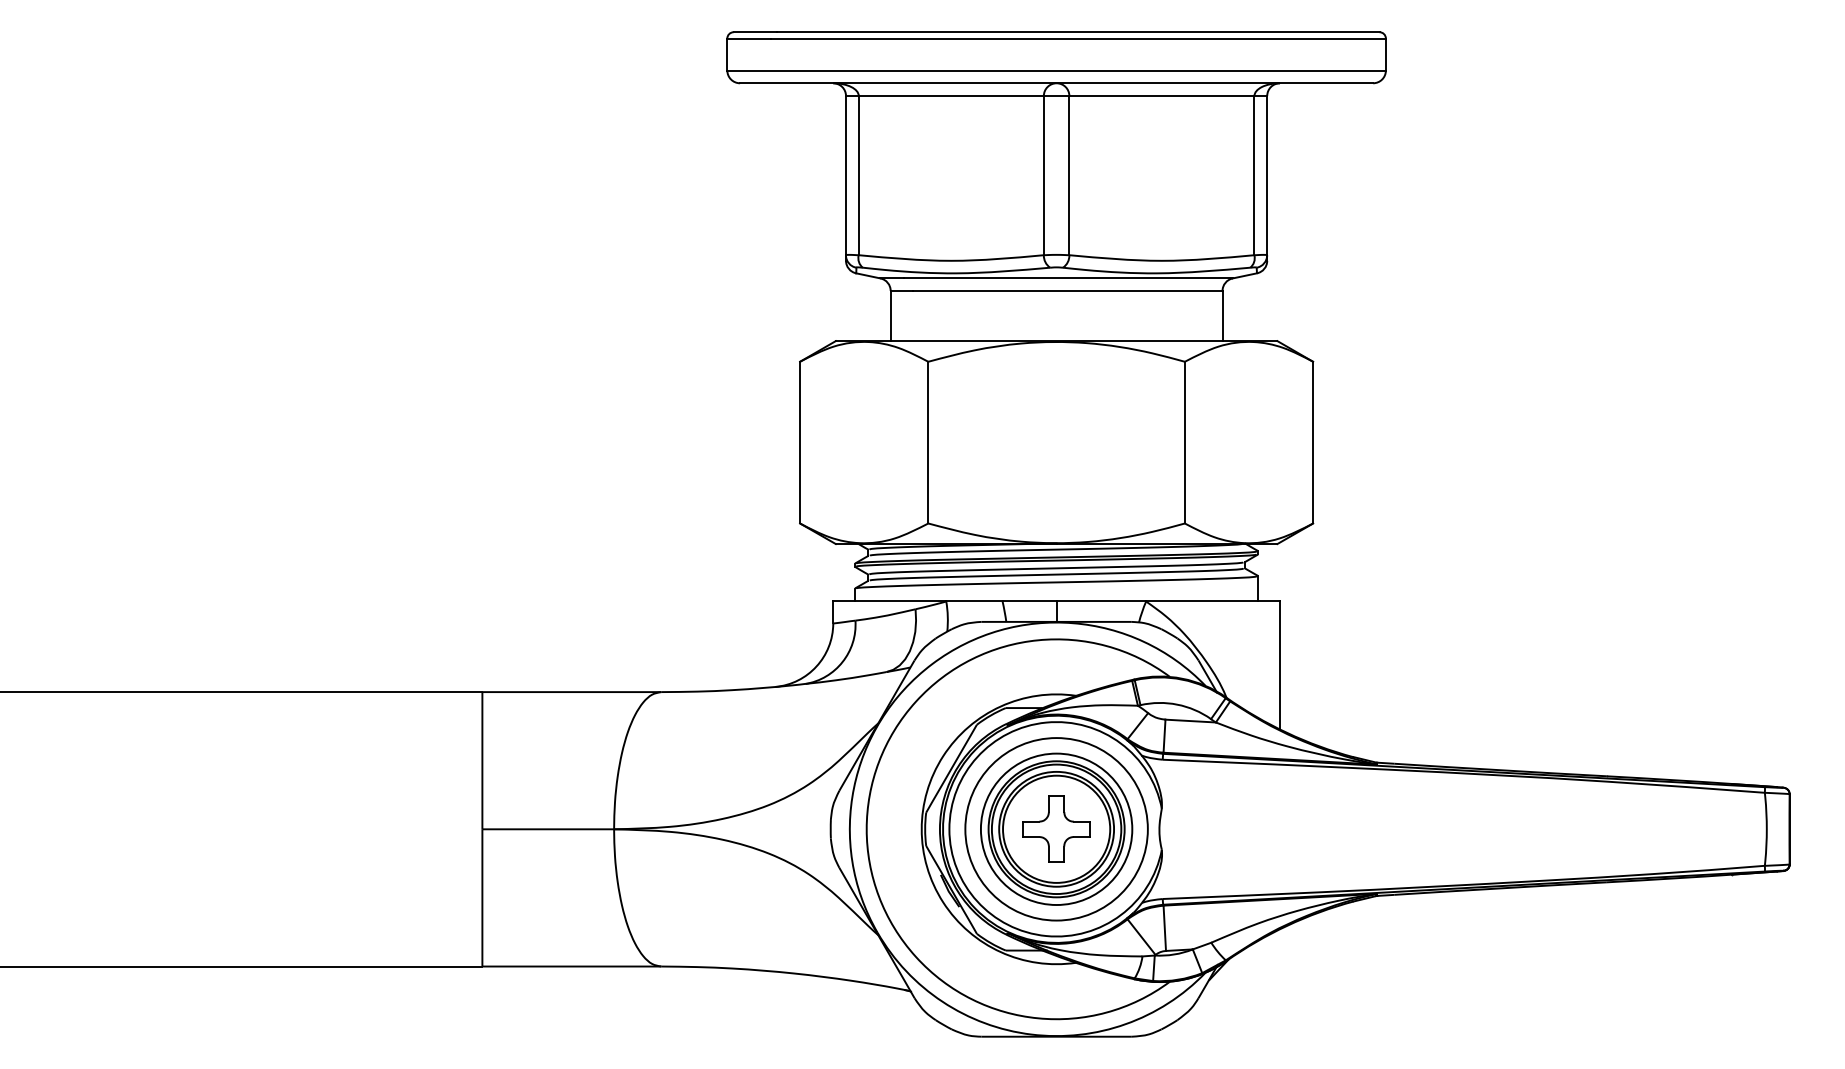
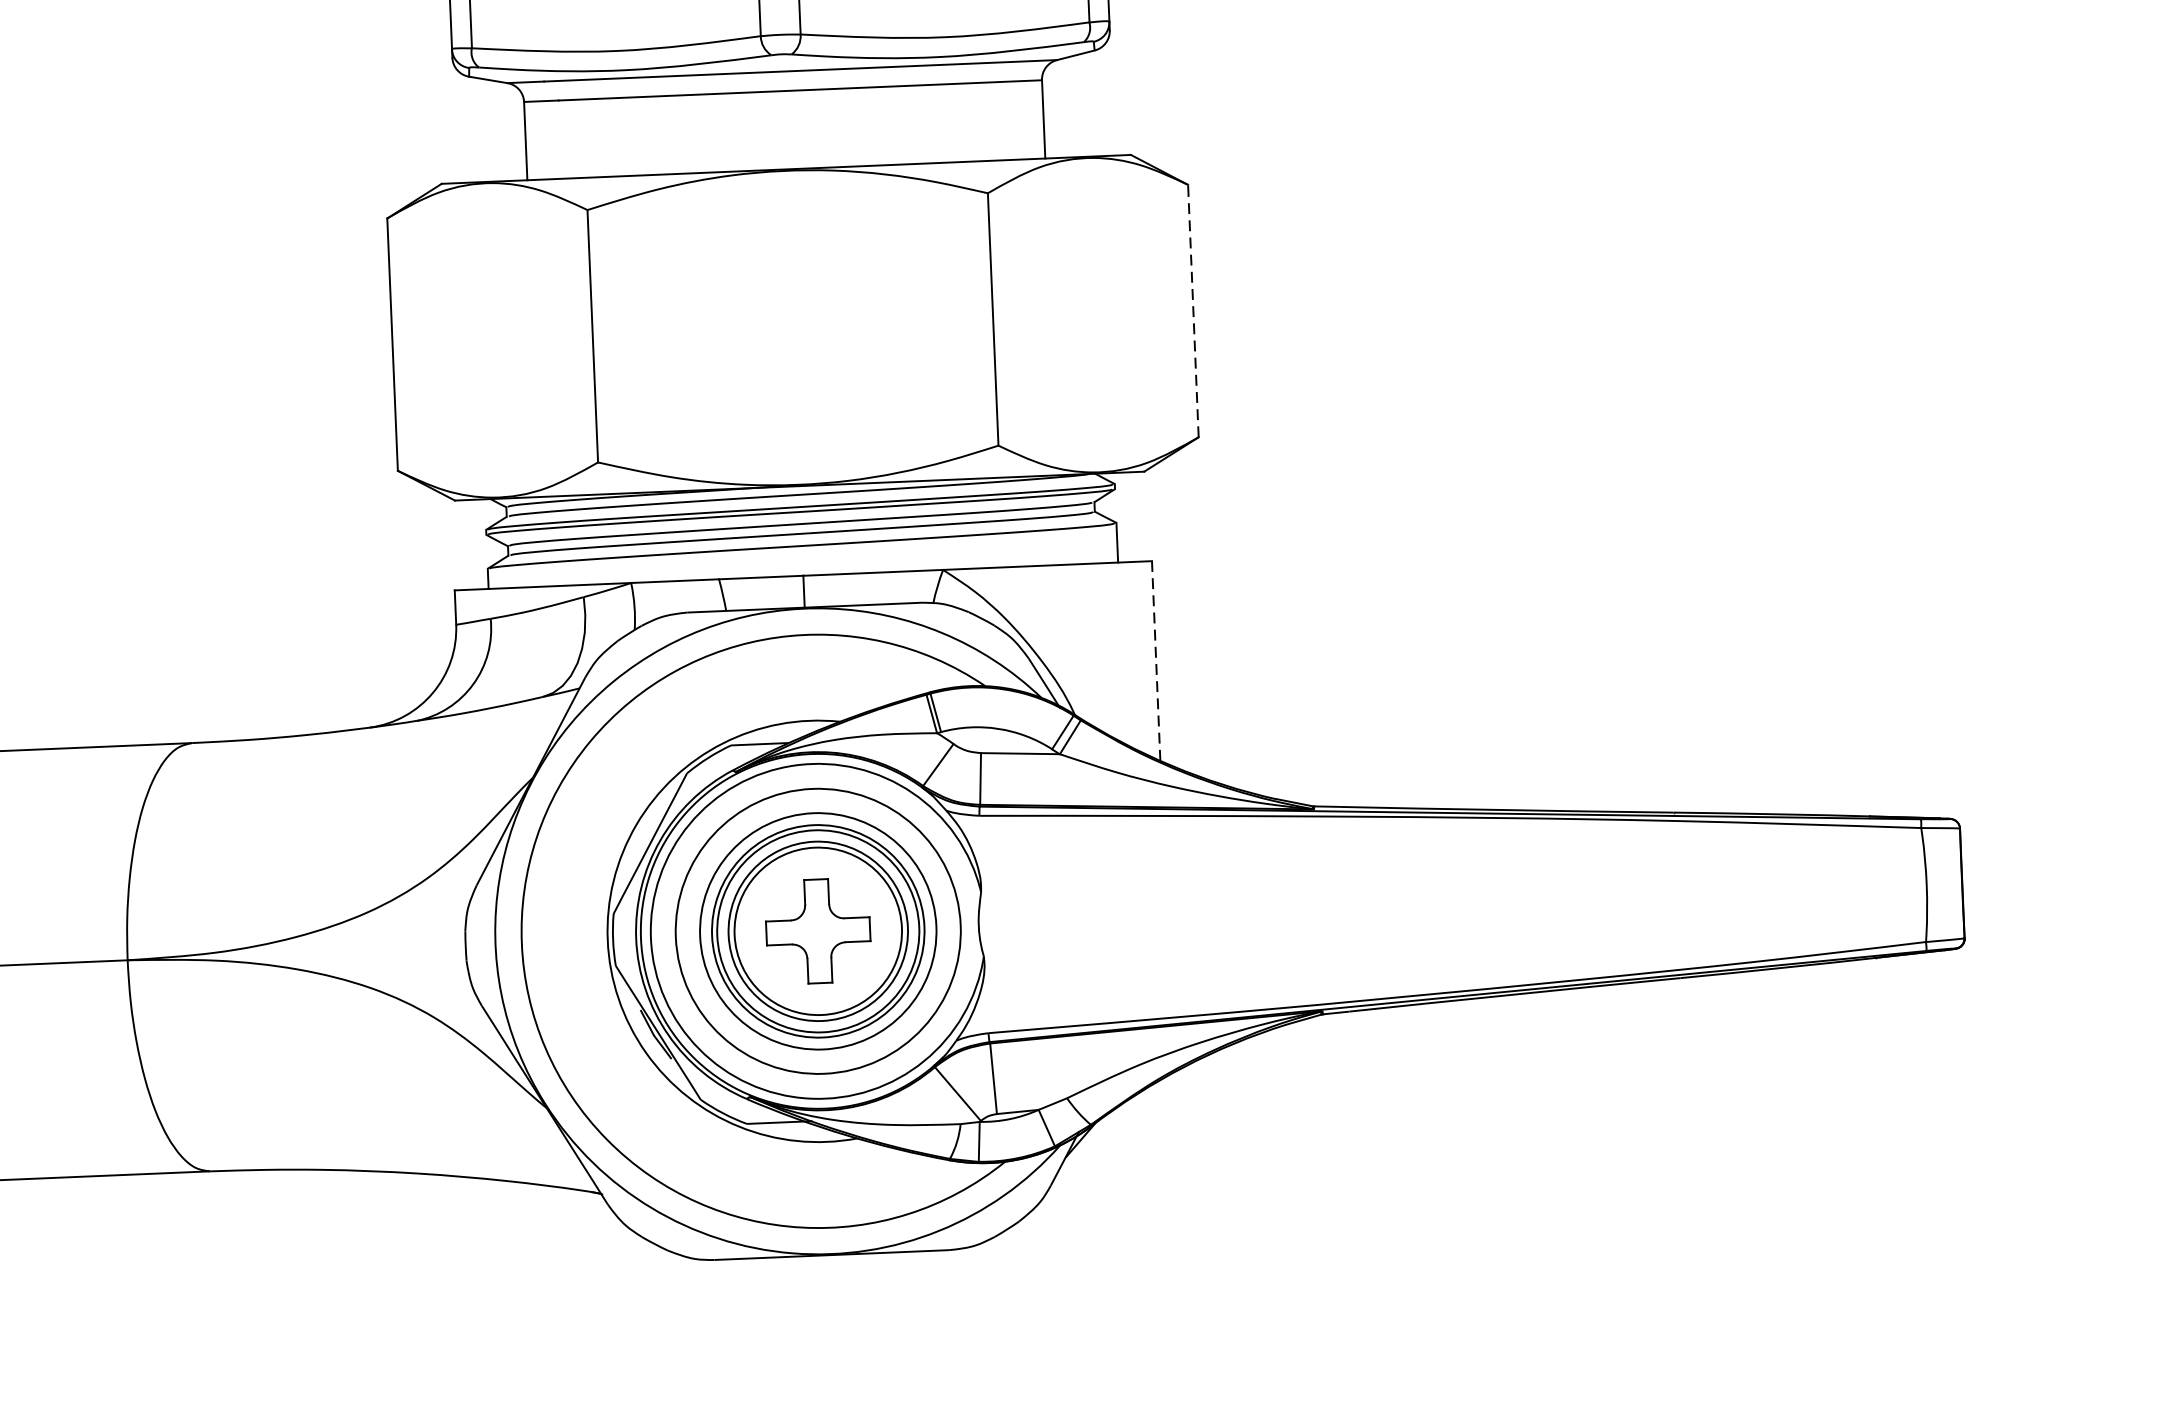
line: (1313, 442) -> (1193, 310), solid -> dashed
line: (1279, 665) -> (1155, 661), solid -> dashed

